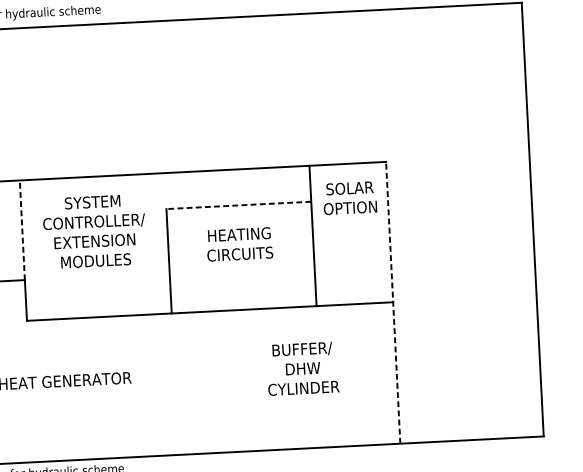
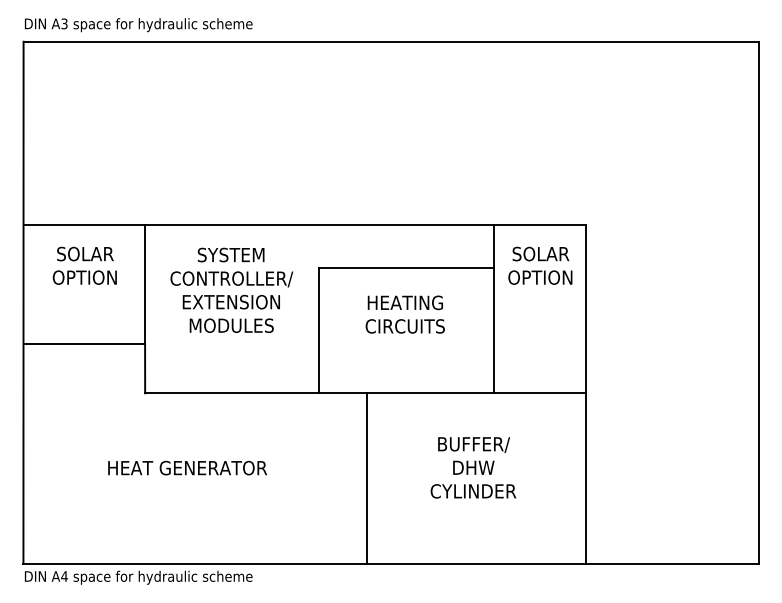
line: (238, 205) -> (406, 267), dashed -> solid
line: (22, 230) -> (145, 284), dashed -> solid
line: (392, 303) -> (585, 394), dashed -> solid
line: (214, 382) -> (366, 478), added

